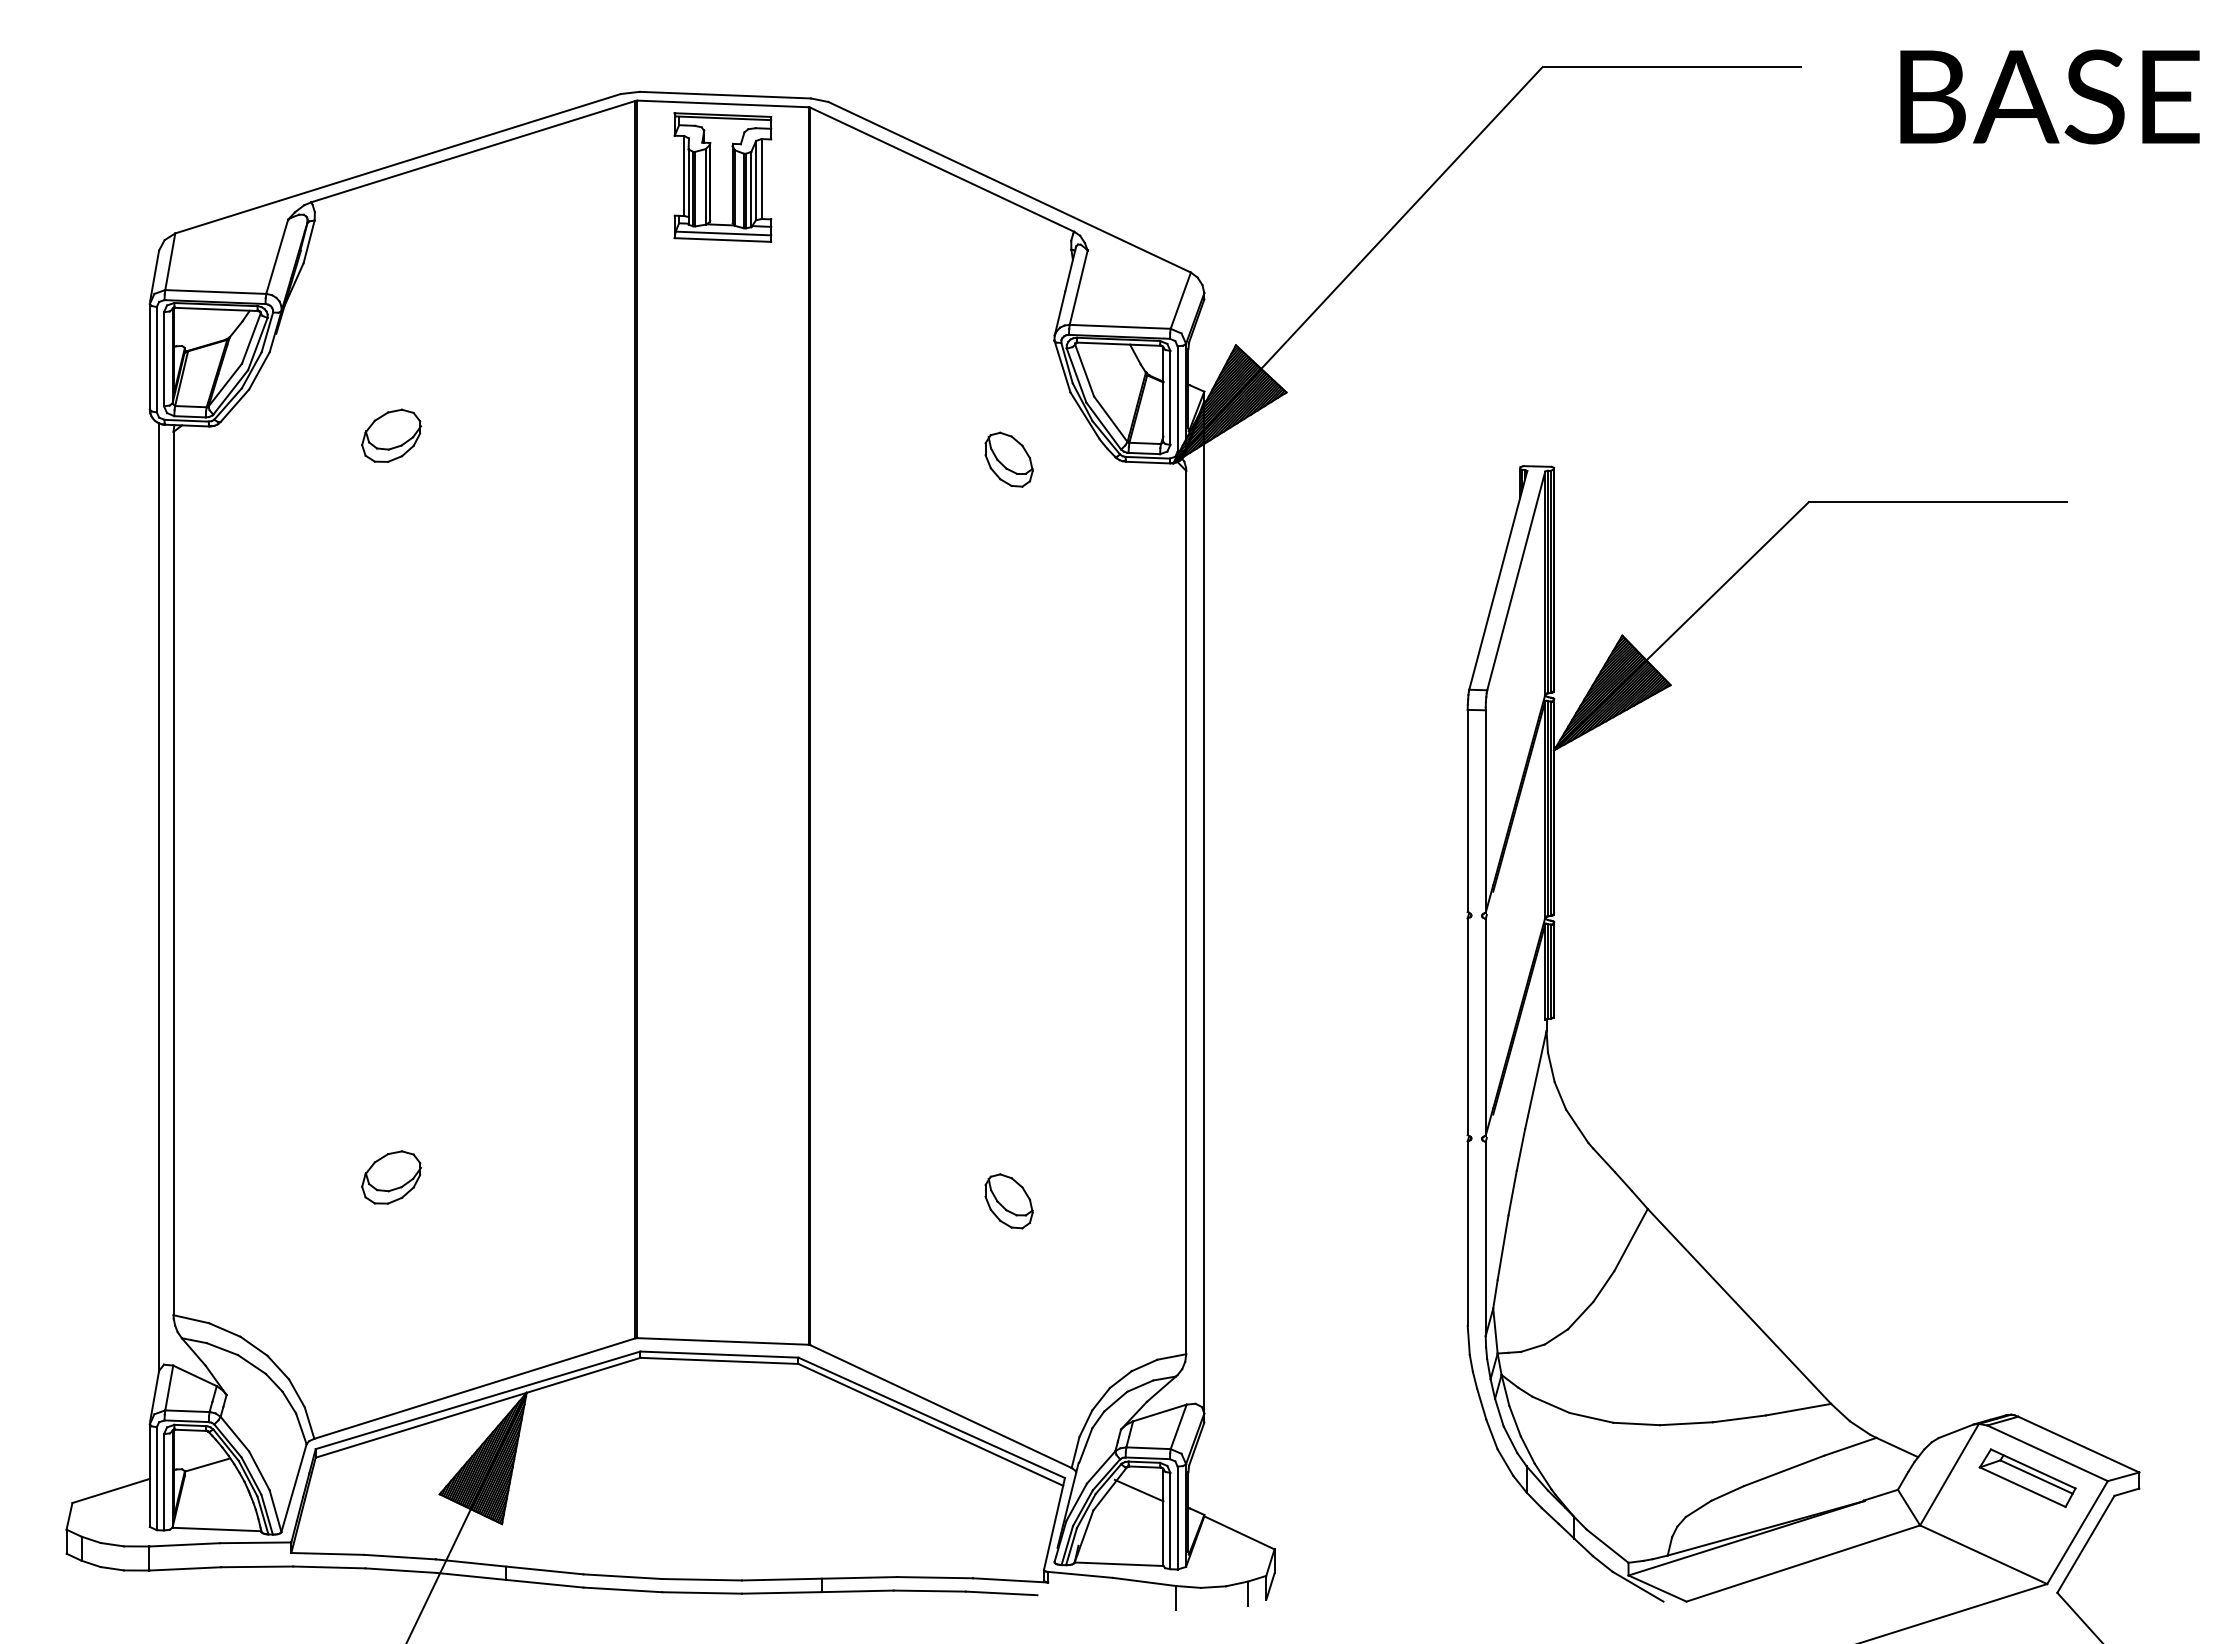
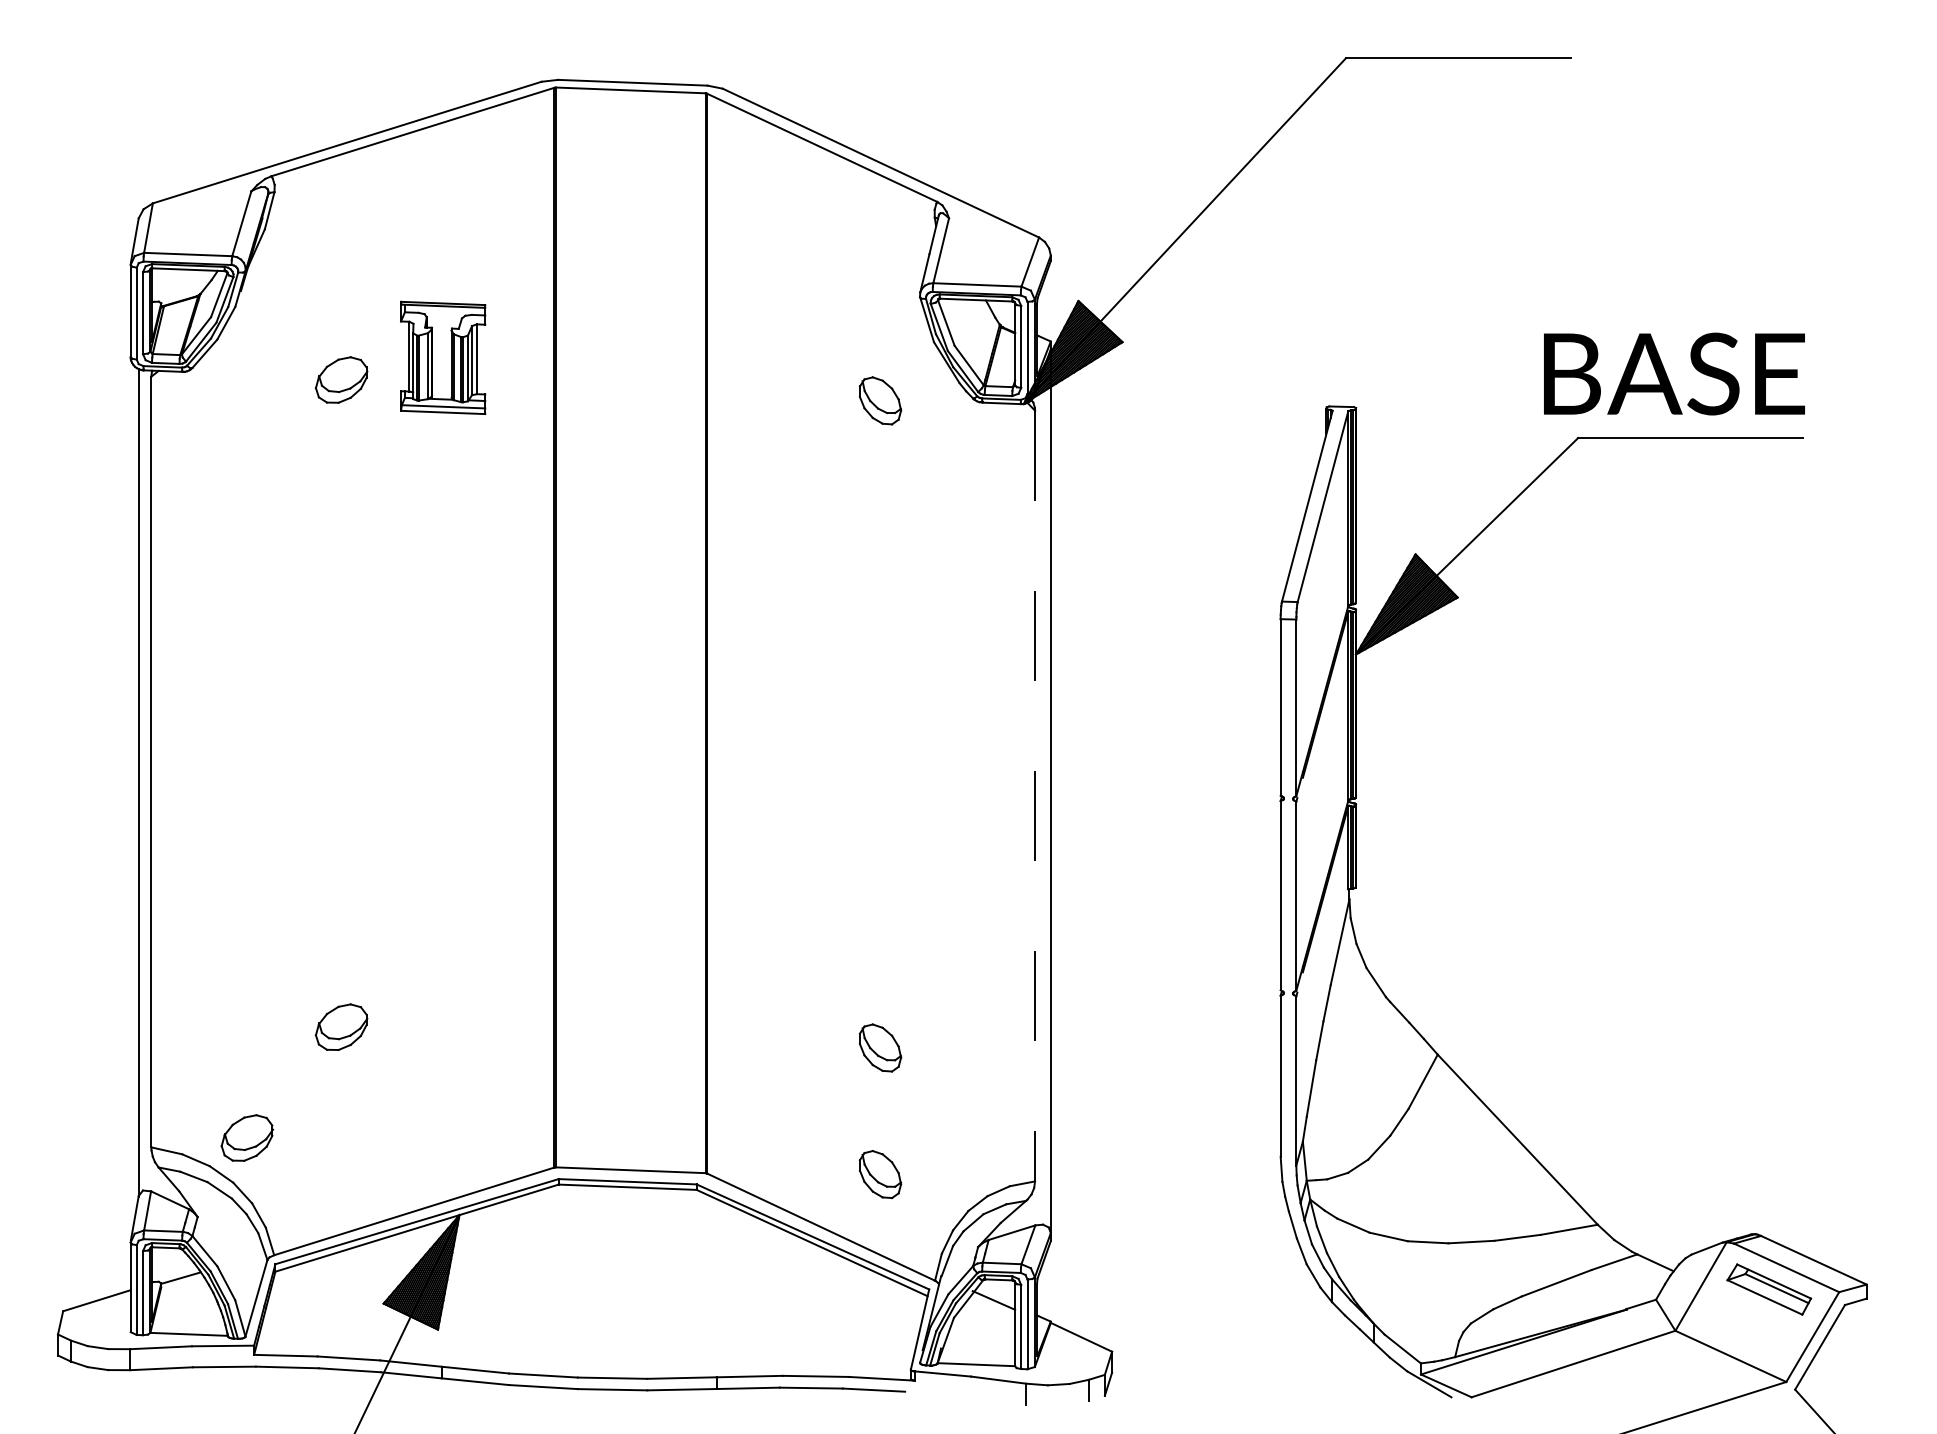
text: (2049, 96) -> (1673, 373), moved
part: (722, 177) -> (442, 357), moved
line: (1186, 912) -> (1035, 795), solid -> dashed
part: (283, 1304) -> (247, 1138), added
part: (1008, 1346) -> (879, 1174), added

